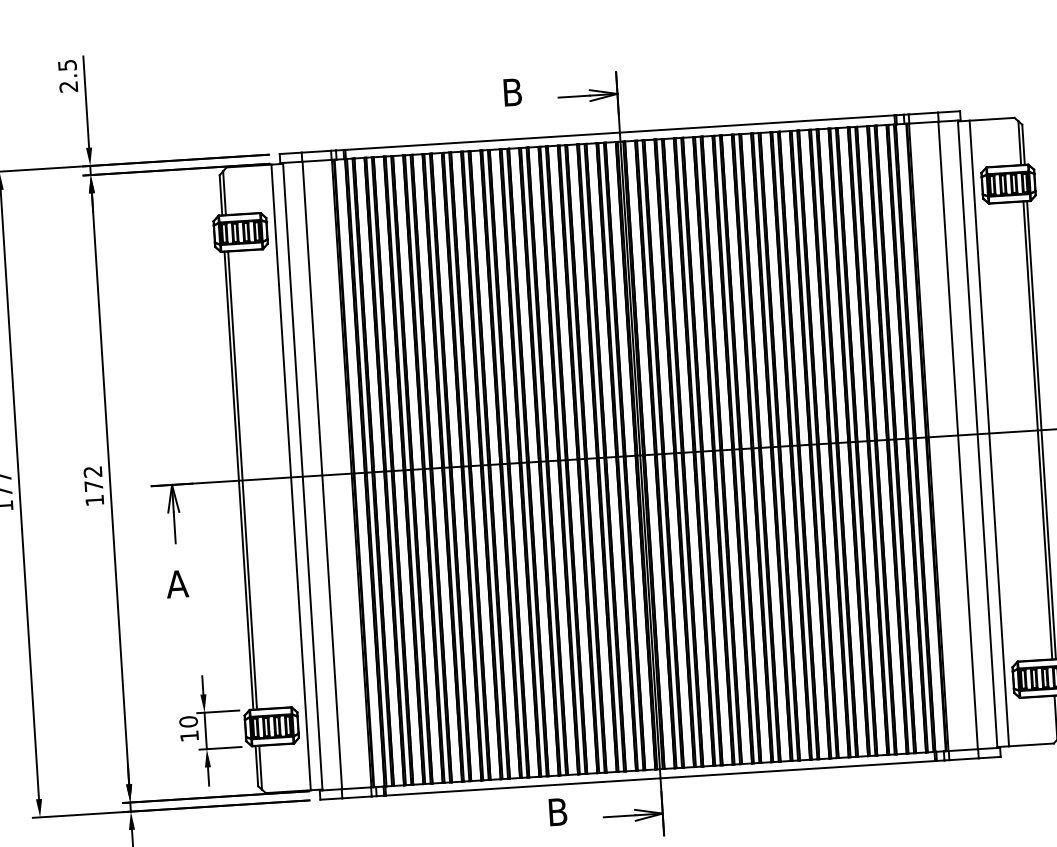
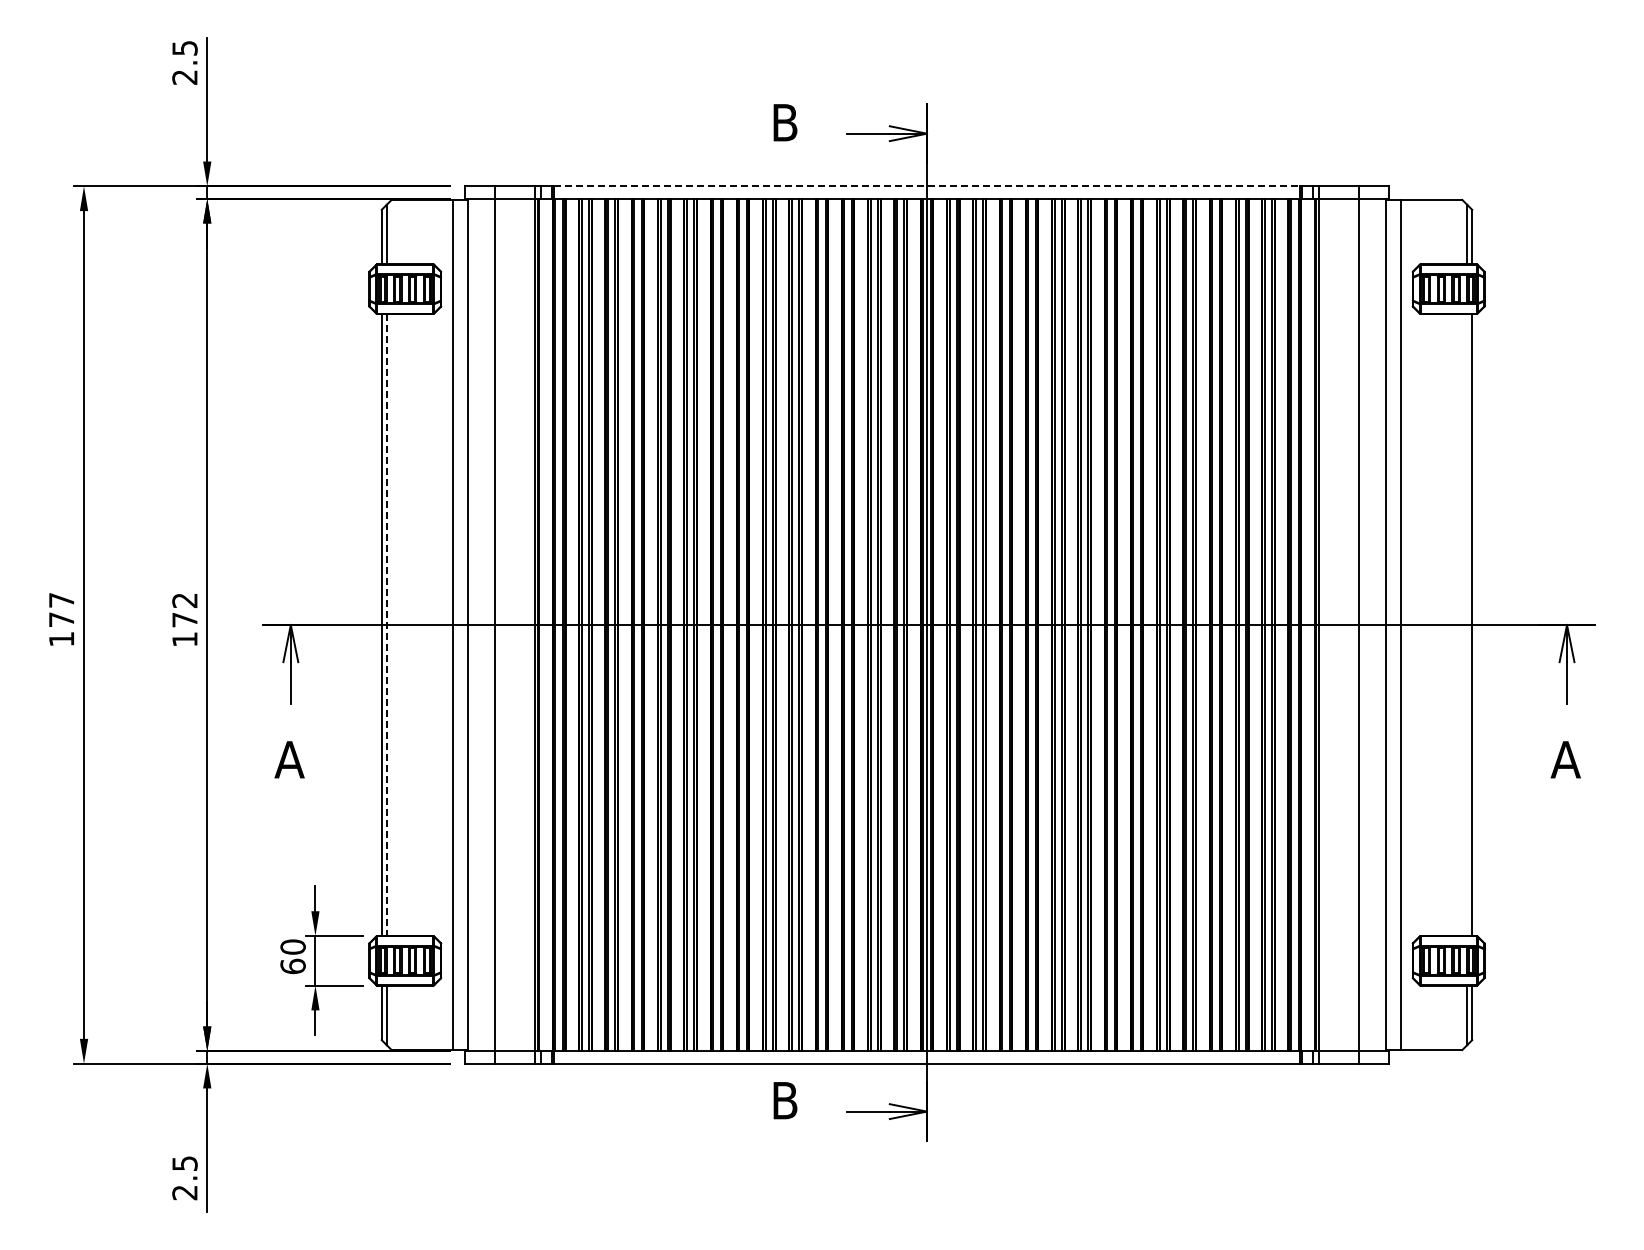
line: (620, 132) -> (927, 186), solid -> dashed
line: (1037, 430) -> (1467, 624), removed
line: (242, 480) -> (386, 625), solid -> dashed
text: (189, 736) -> (292, 966), 10 -> 60

